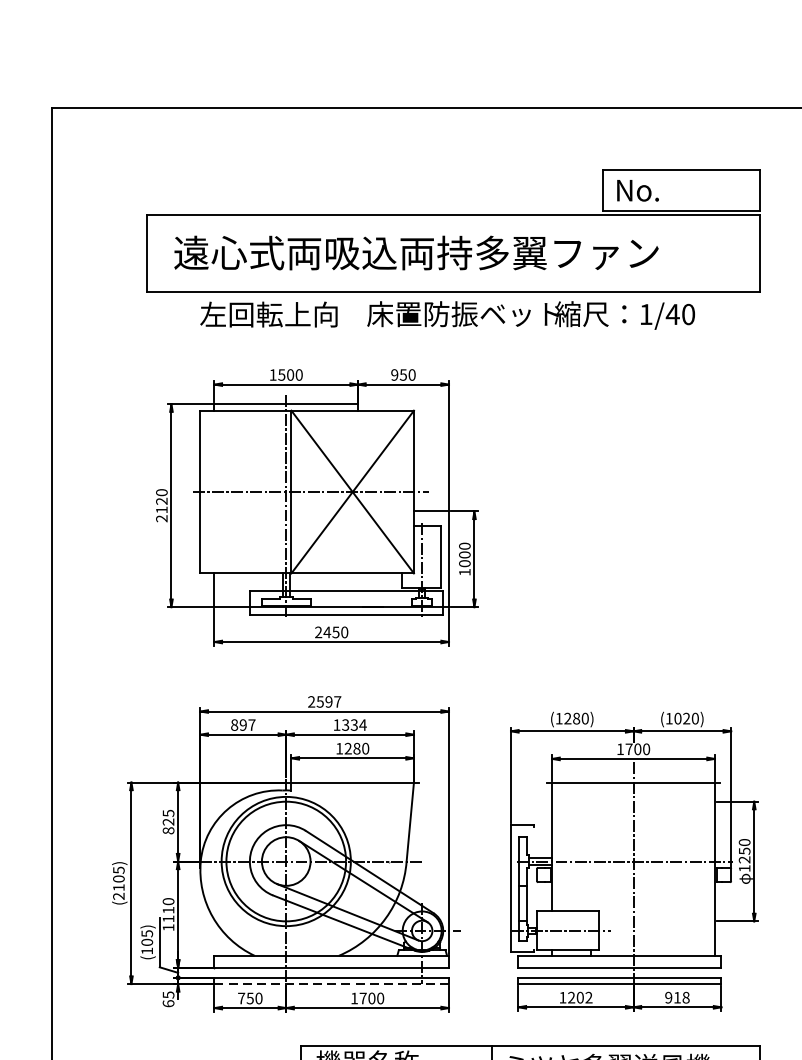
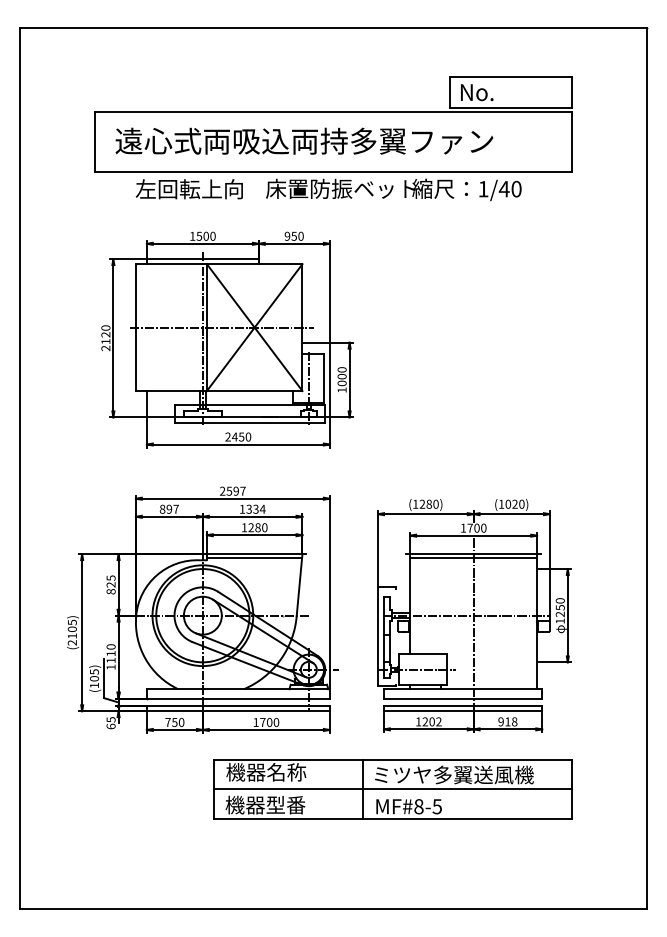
line: (352, 786) -> (254, 557), added
line: (633, 786) -> (473, 557), added
line: (331, 984) -> (238, 711), dashed -> solid

